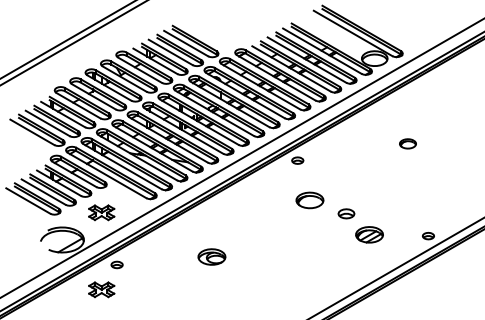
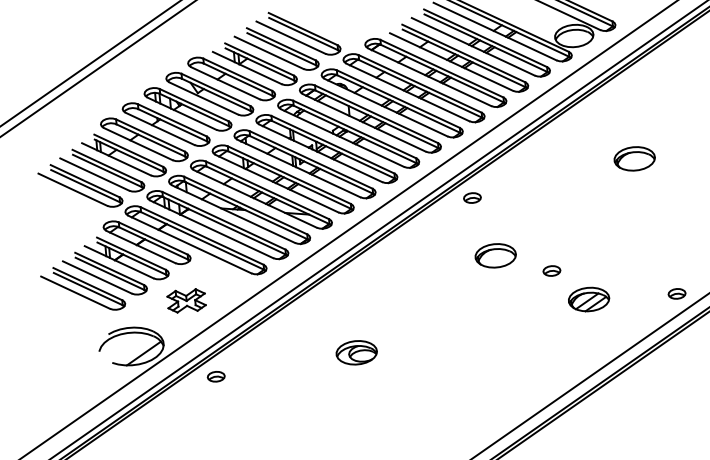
part: (407, 143) -> (633, 158), size x1.67
part: (346, 213) -> (551, 270), size x0.71
part: (101, 289) -> (196, 415), removed

